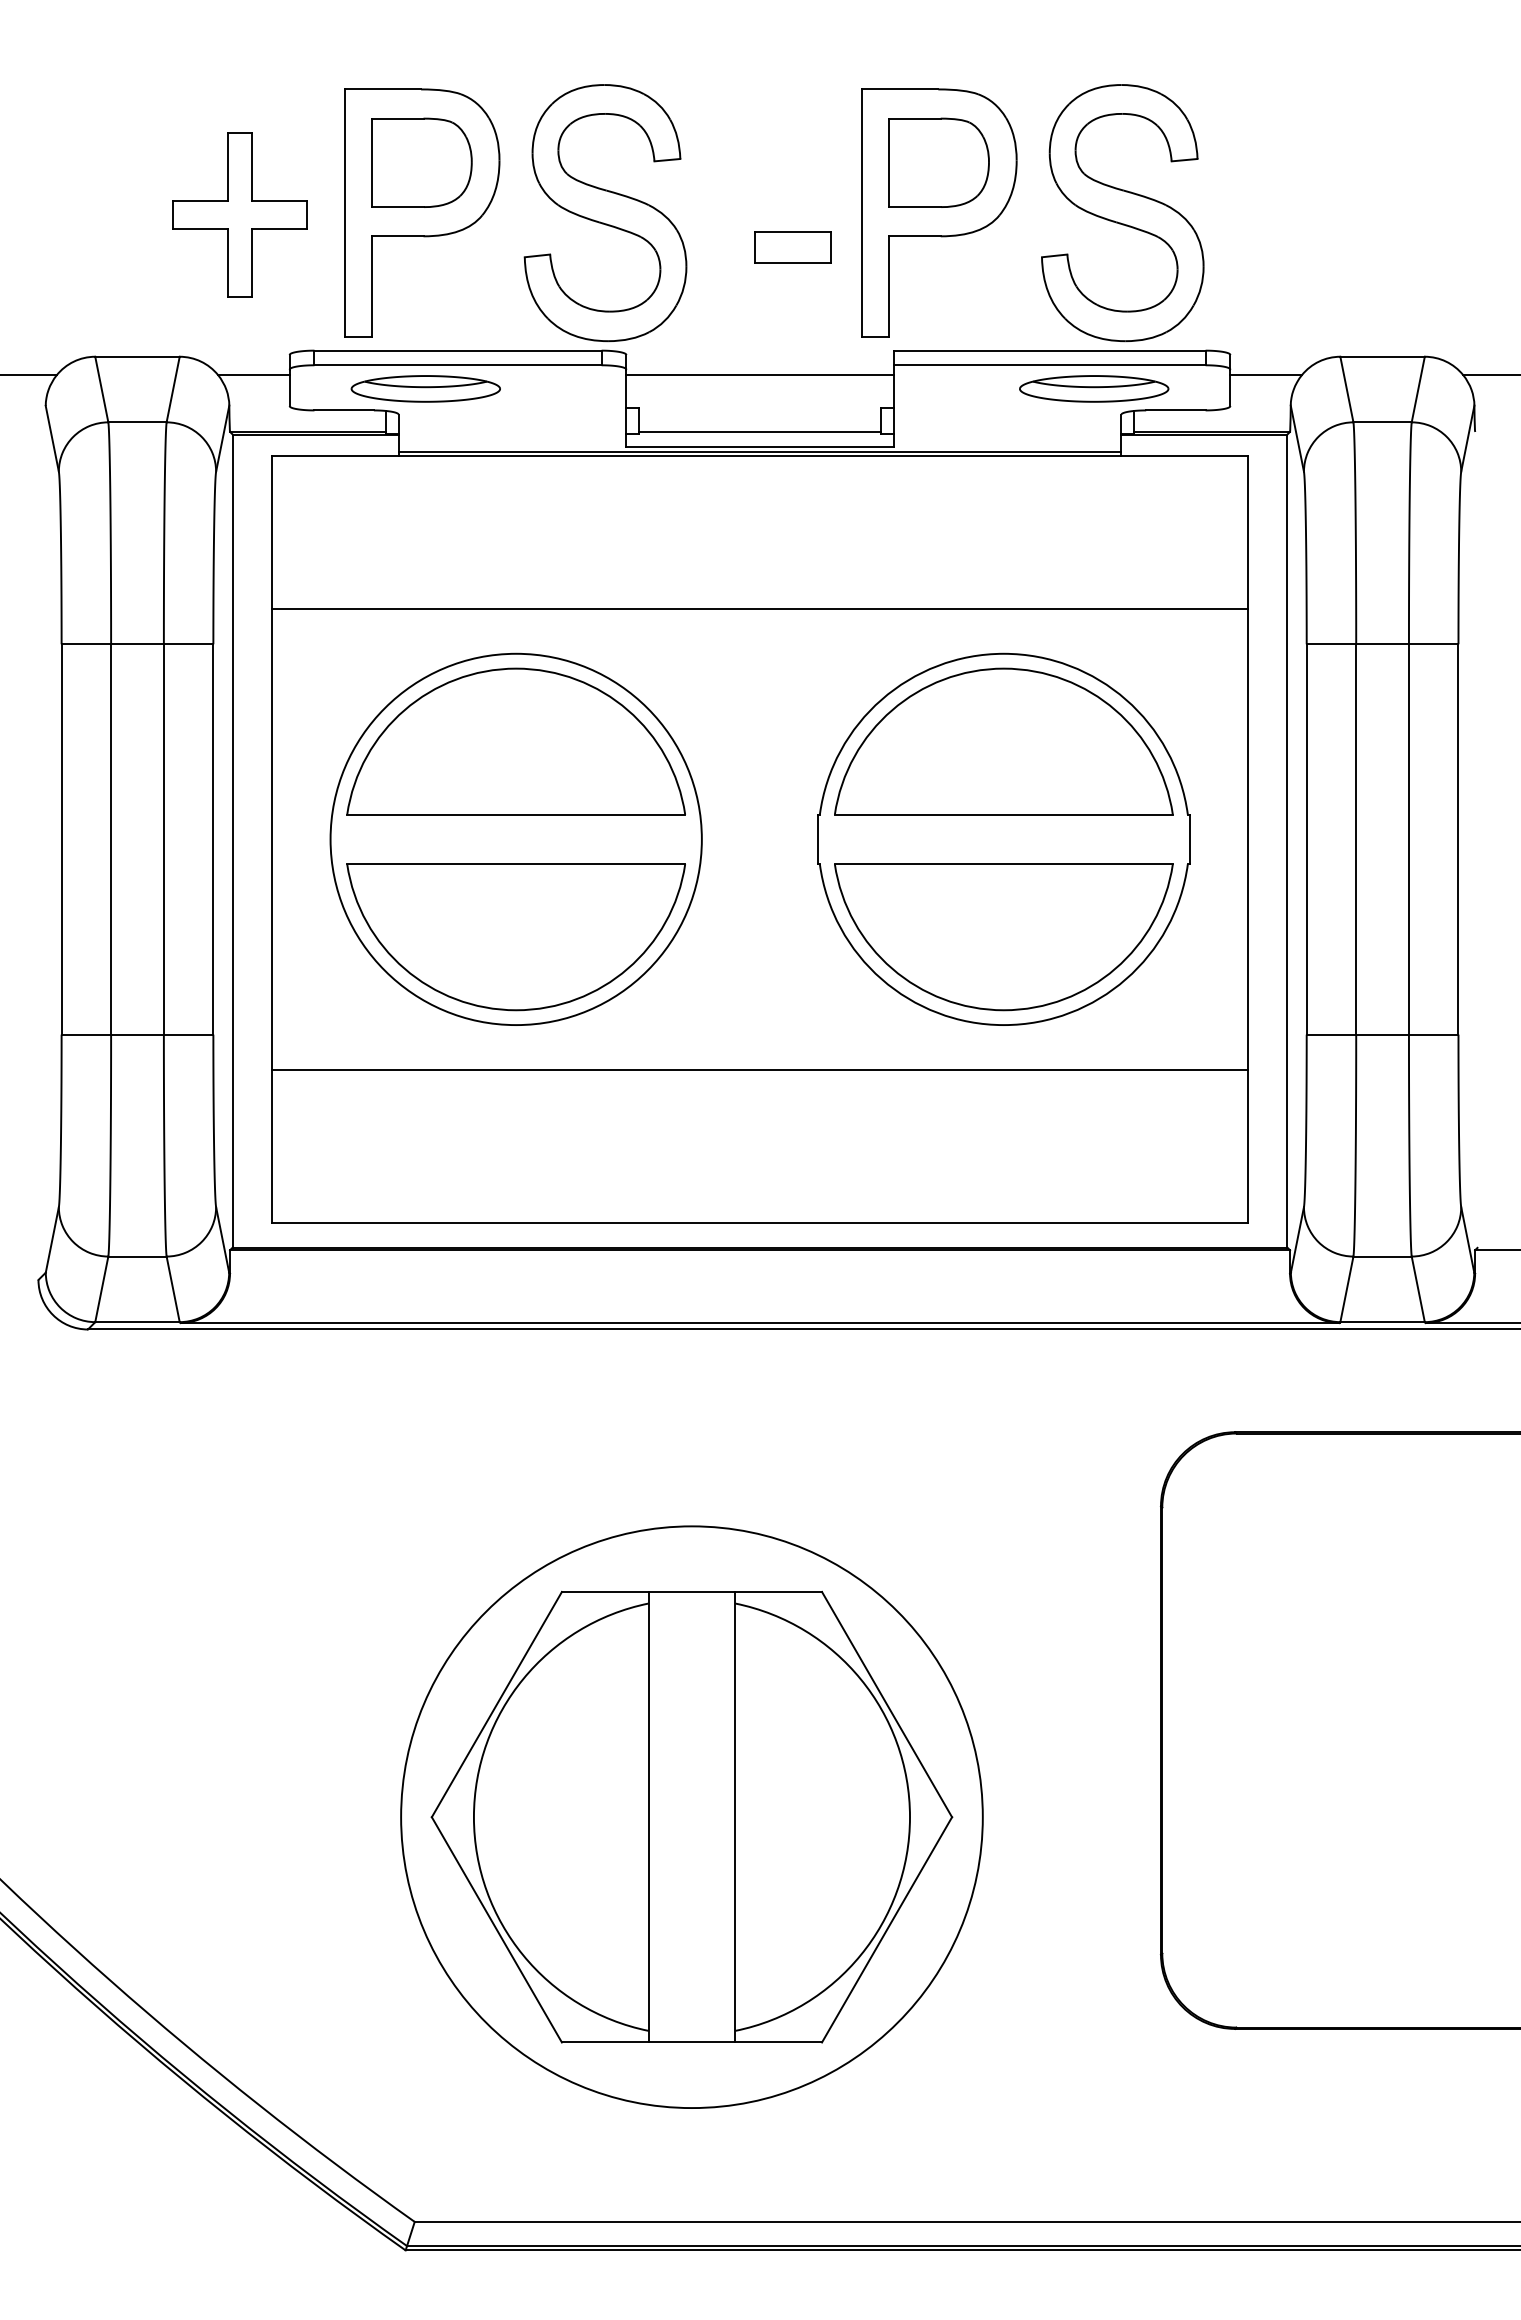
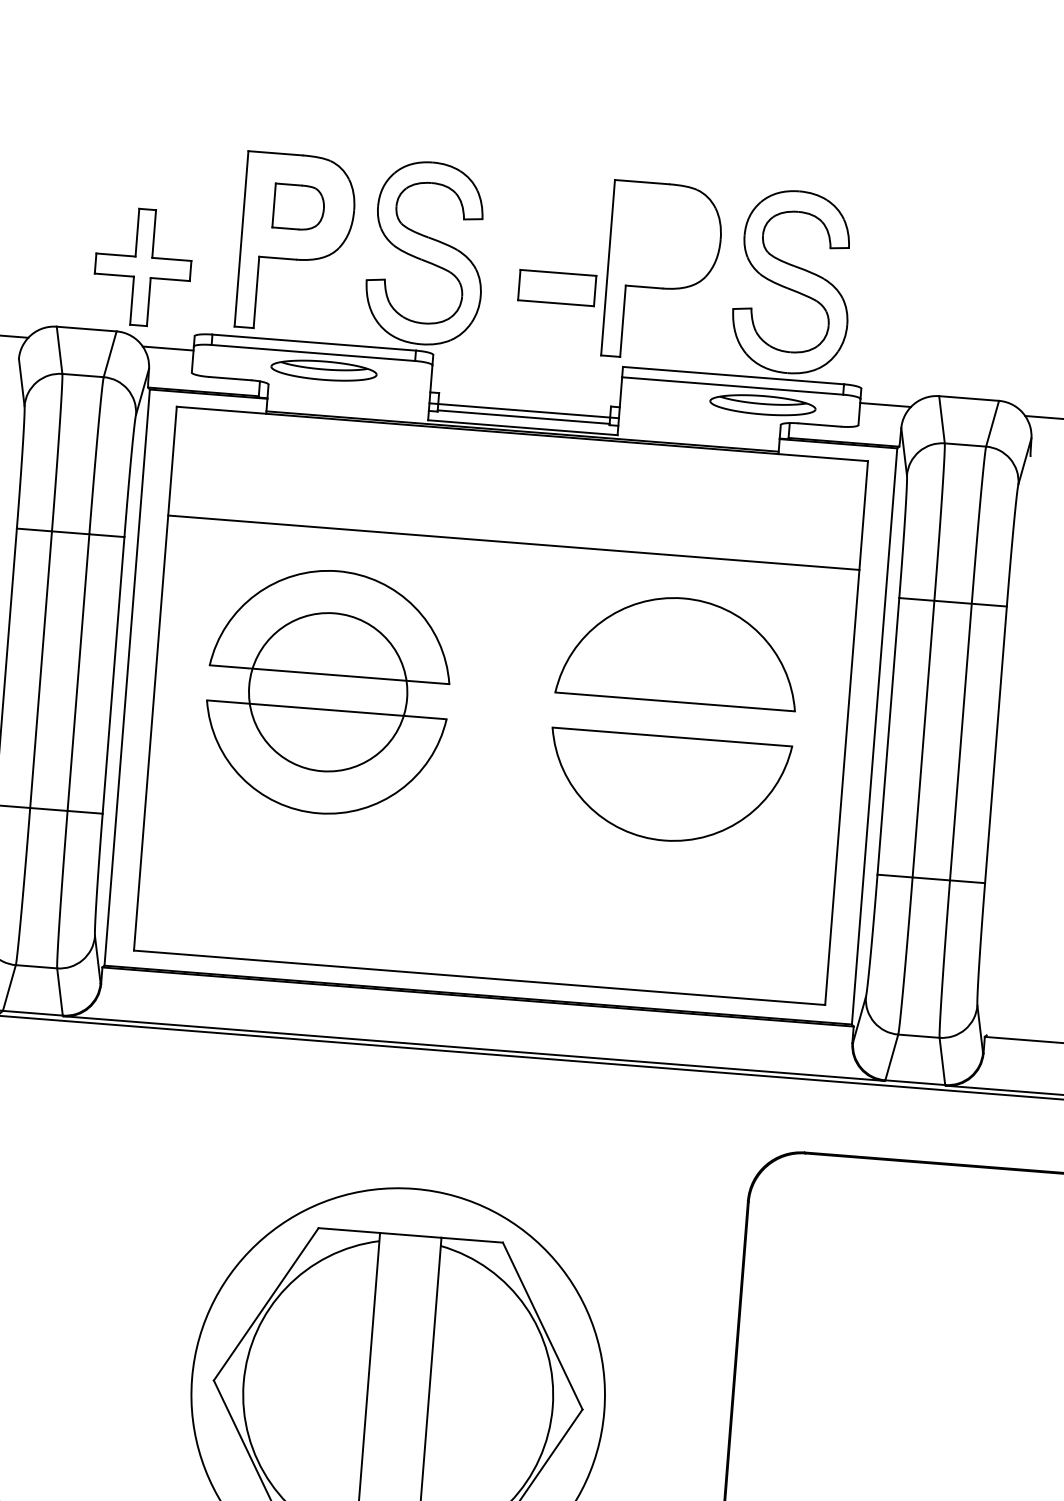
part: (421, 162) -> (298, 207), size x0.7
part: (938, 162) -> (665, 236), removed
part: (239, 214) -> (142, 266), moved
part: (792, 247) -> (557, 288), size x1.4
line: (759, 375) -> (523, 411), moved
part: (425, 388) -> (323, 370), moved
part: (1003, 838) -> (673, 718), removed
circle: (515, 839) -> (327, 692), size x0.6
line: (759, 1069) -> (487, 868), removed

